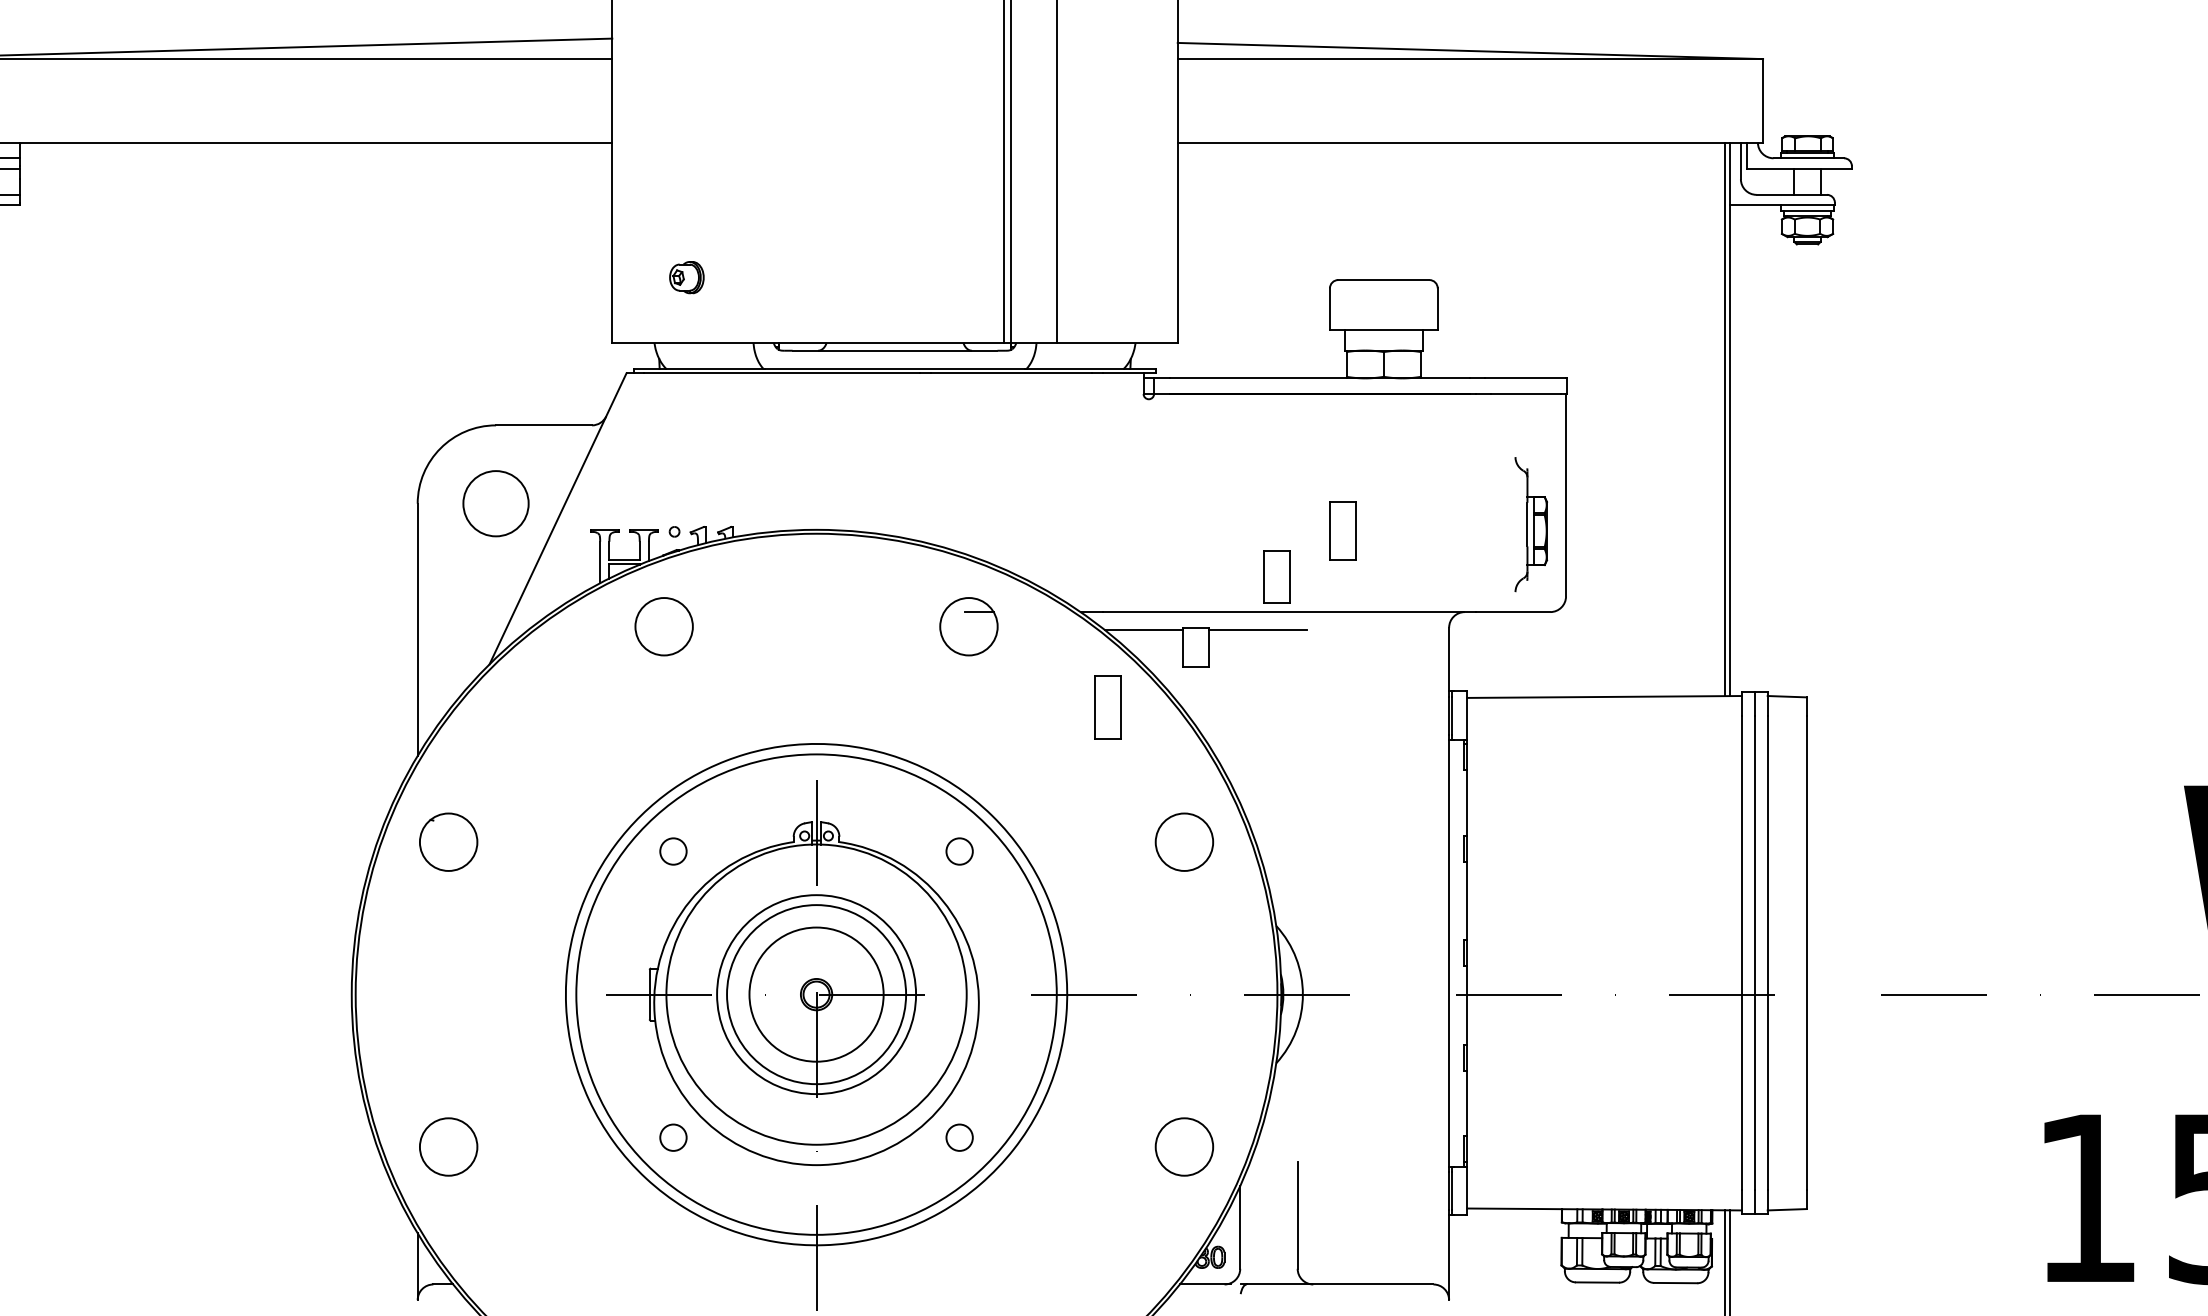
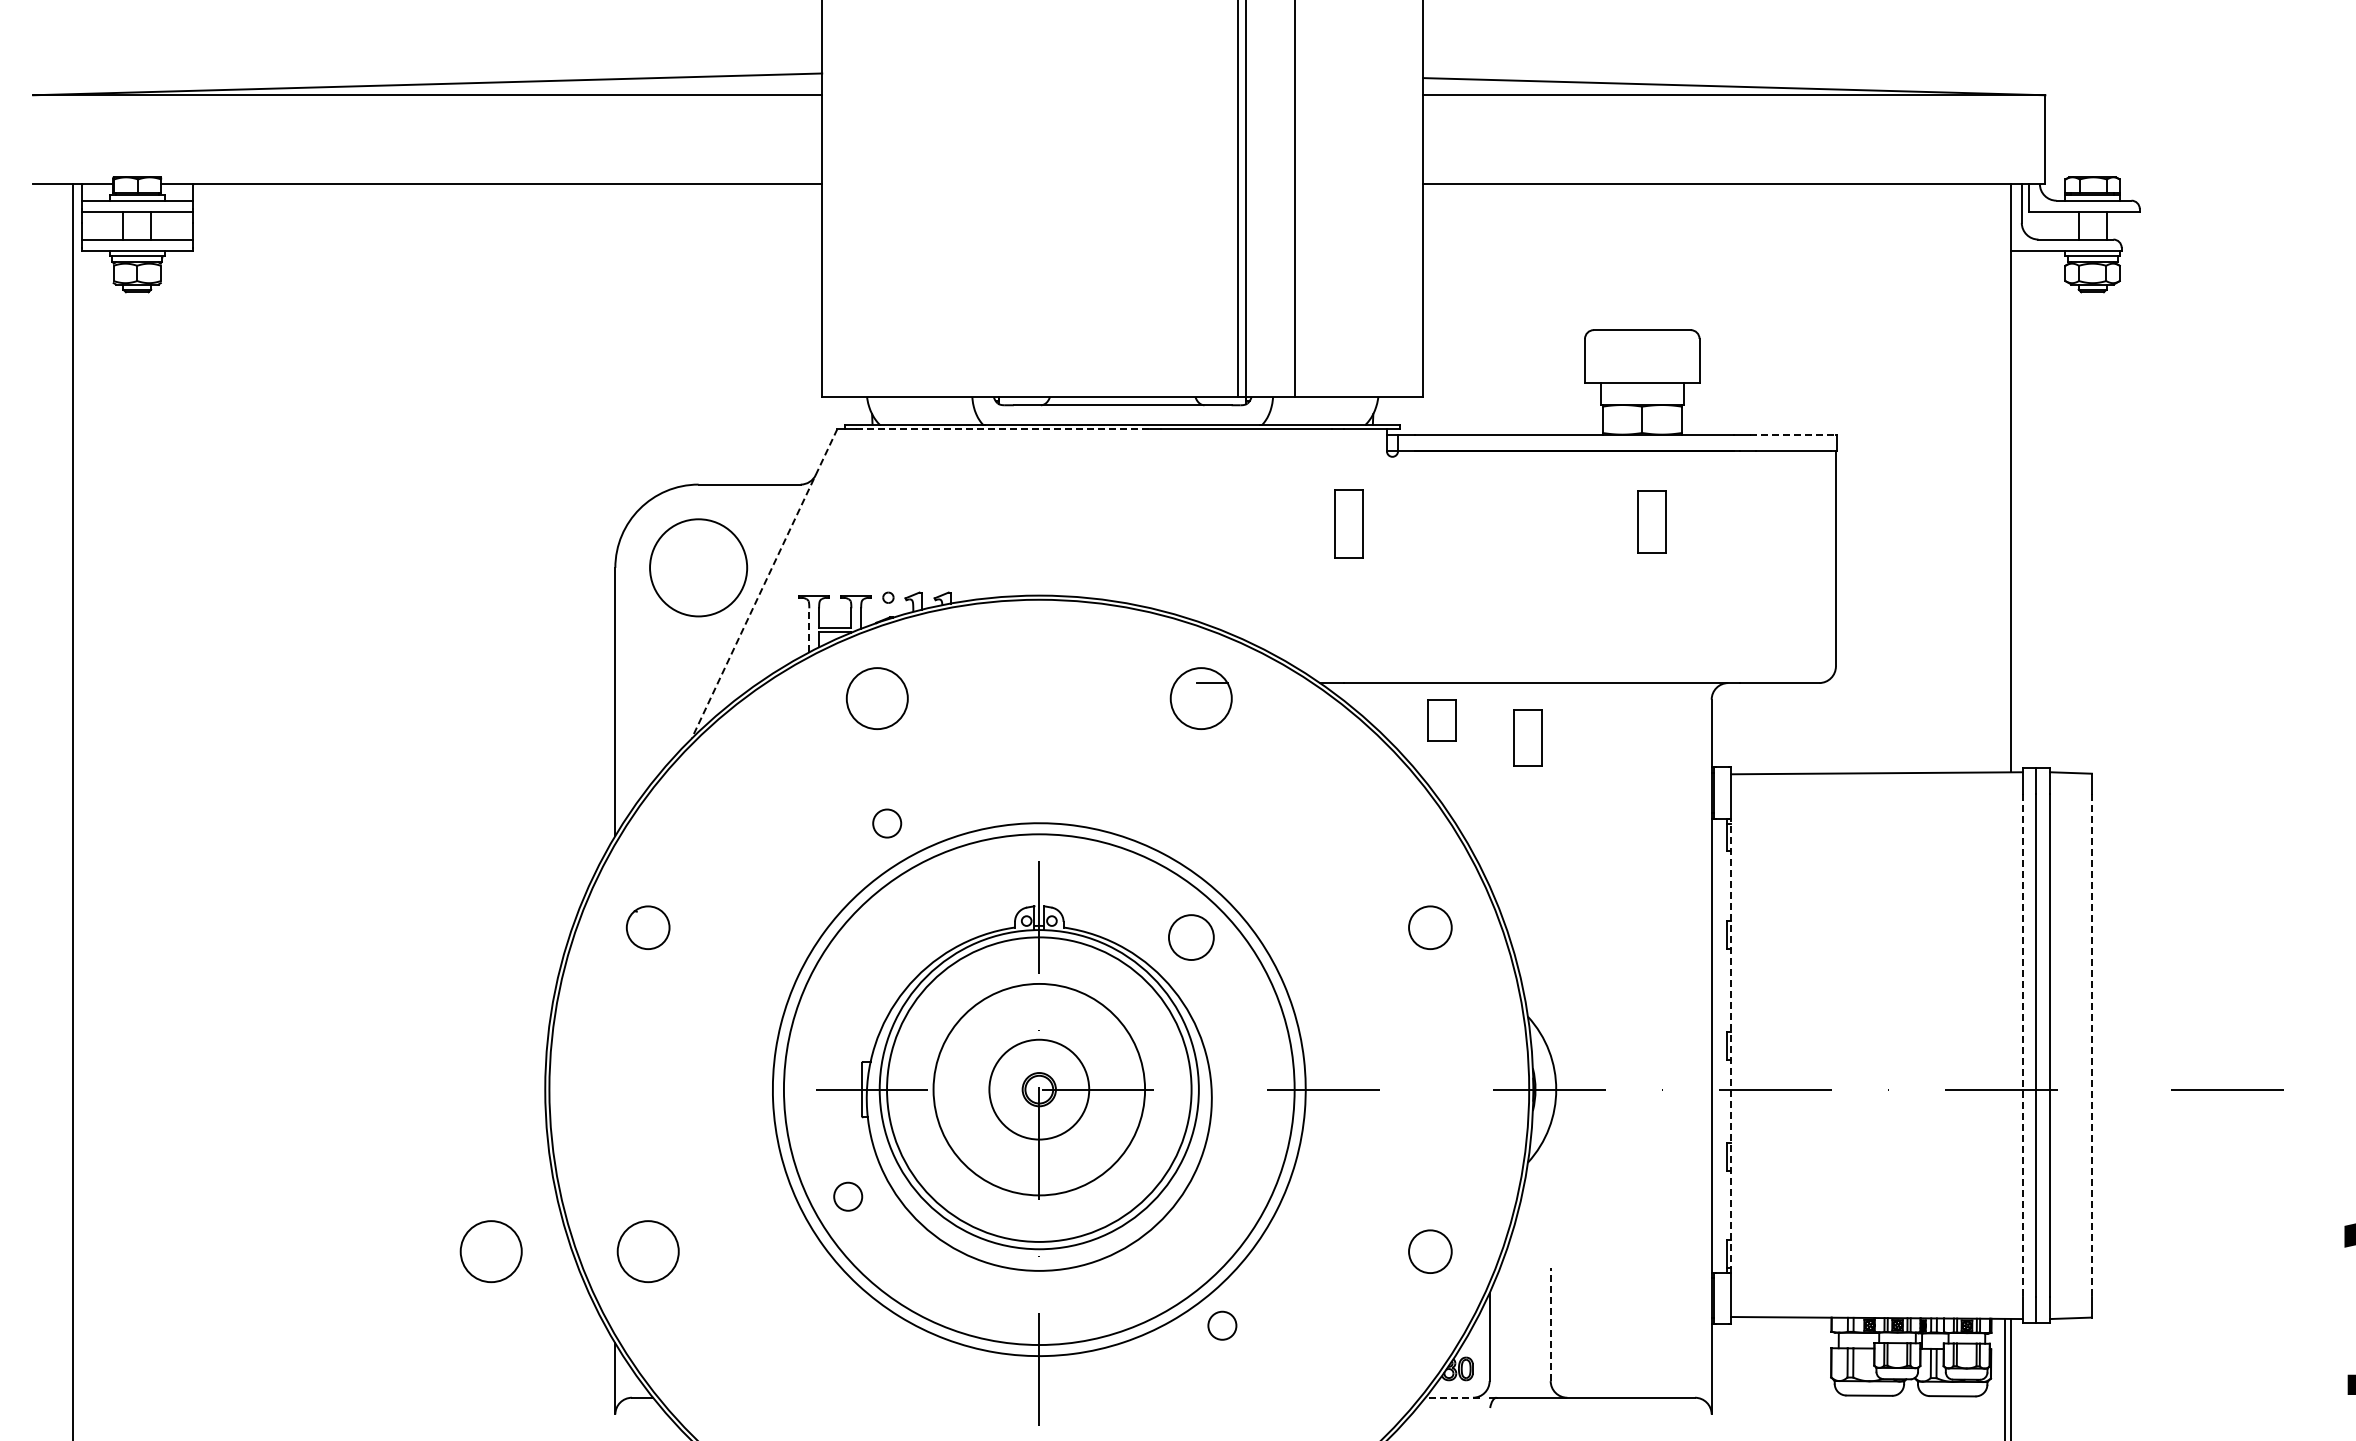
part: (686, 277) -> (901, 327), removed
line: (781, 373) -> (1002, 429), solid -> dashed
line: (1526, 378) -> (1793, 434), solid -> dashed
line: (1725, 419) -> (2005, 478), removed
circle: (495, 503) -> (698, 567), size x1.4
line: (558, 518) -> (764, 583), solid -> dashed
part: (1530, 524) -> (1798, 589), removed
part: (1342, 530) -> (1651, 521), moved
line: (600, 561) -> (809, 629), solid -> dashed
part: (1275, 576) -> (1527, 737), moved
line: (1144, 630) -> (1387, 702), removed
line: (1257, 630) -> (1508, 702), removed
part: (1107, 706) -> (1348, 523), moved
part: (447, 842) -> (647, 927), size x0.7
circle: (1184, 842) -> (1430, 927), size x0.7
circle: (673, 851) -> (887, 823), moved
circle: (959, 851) -> (1191, 937), size x1.6
line: (1467, 953) -> (1731, 1045), solid -> dashed
line: (1741, 953) -> (2022, 1045), solid -> dashed
line: (1806, 953) -> (2091, 1045), solid -> dashed
circle: (816, 994) -> (1039, 1089), size x0.7
circle: (816, 994) -> (1039, 1089), size x1.6
circle: (673, 1137) -> (848, 1196), moved
circle: (959, 1137) -> (1222, 1325), moved
circle: (300, 1146) -> (490, 1251), added
circle: (1184, 1146) -> (1430, 1251), size x0.7
line: (1297, 1215) -> (1550, 1324), solid -> dashed
line: (1205, 1284) -> (1452, 1397), solid -> dashed

